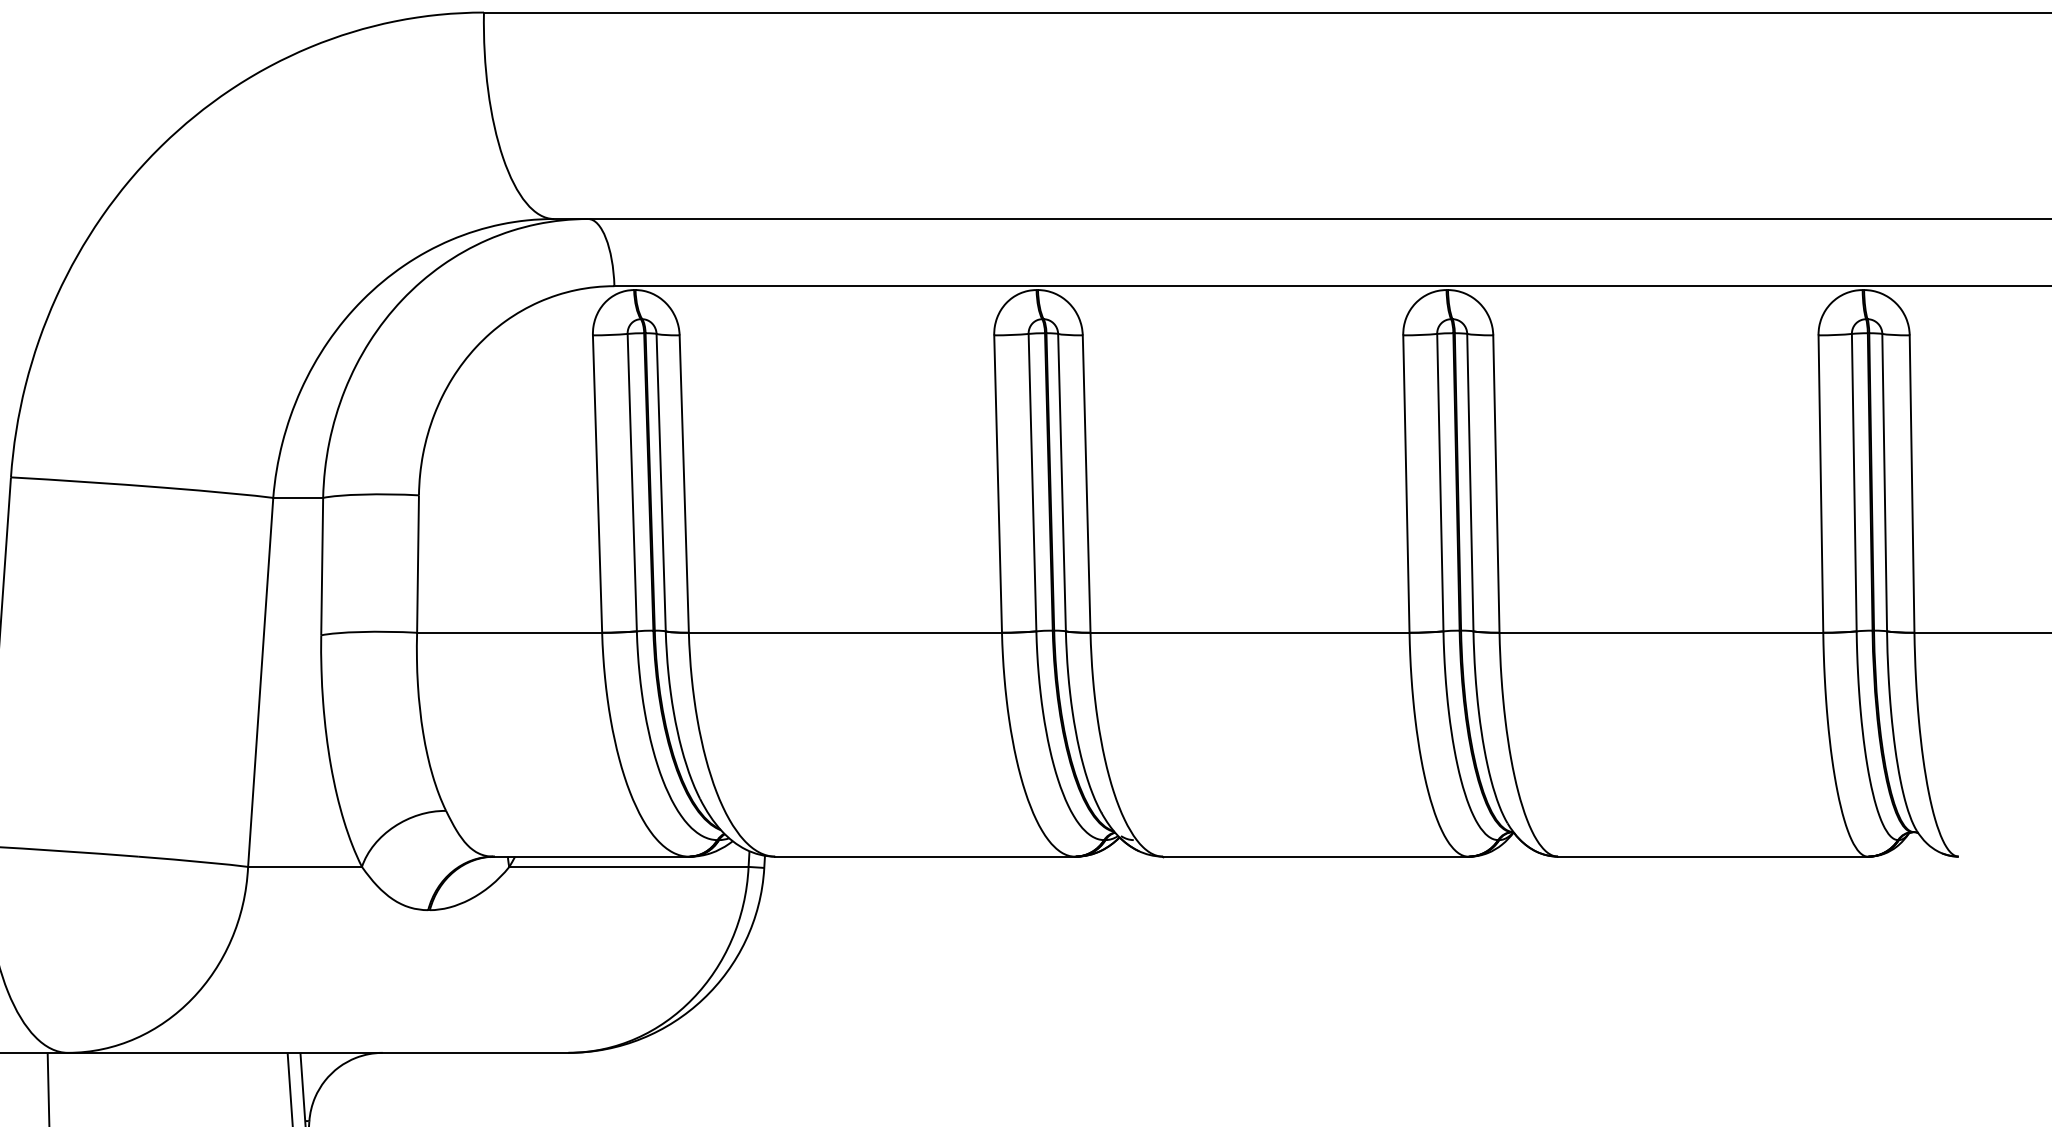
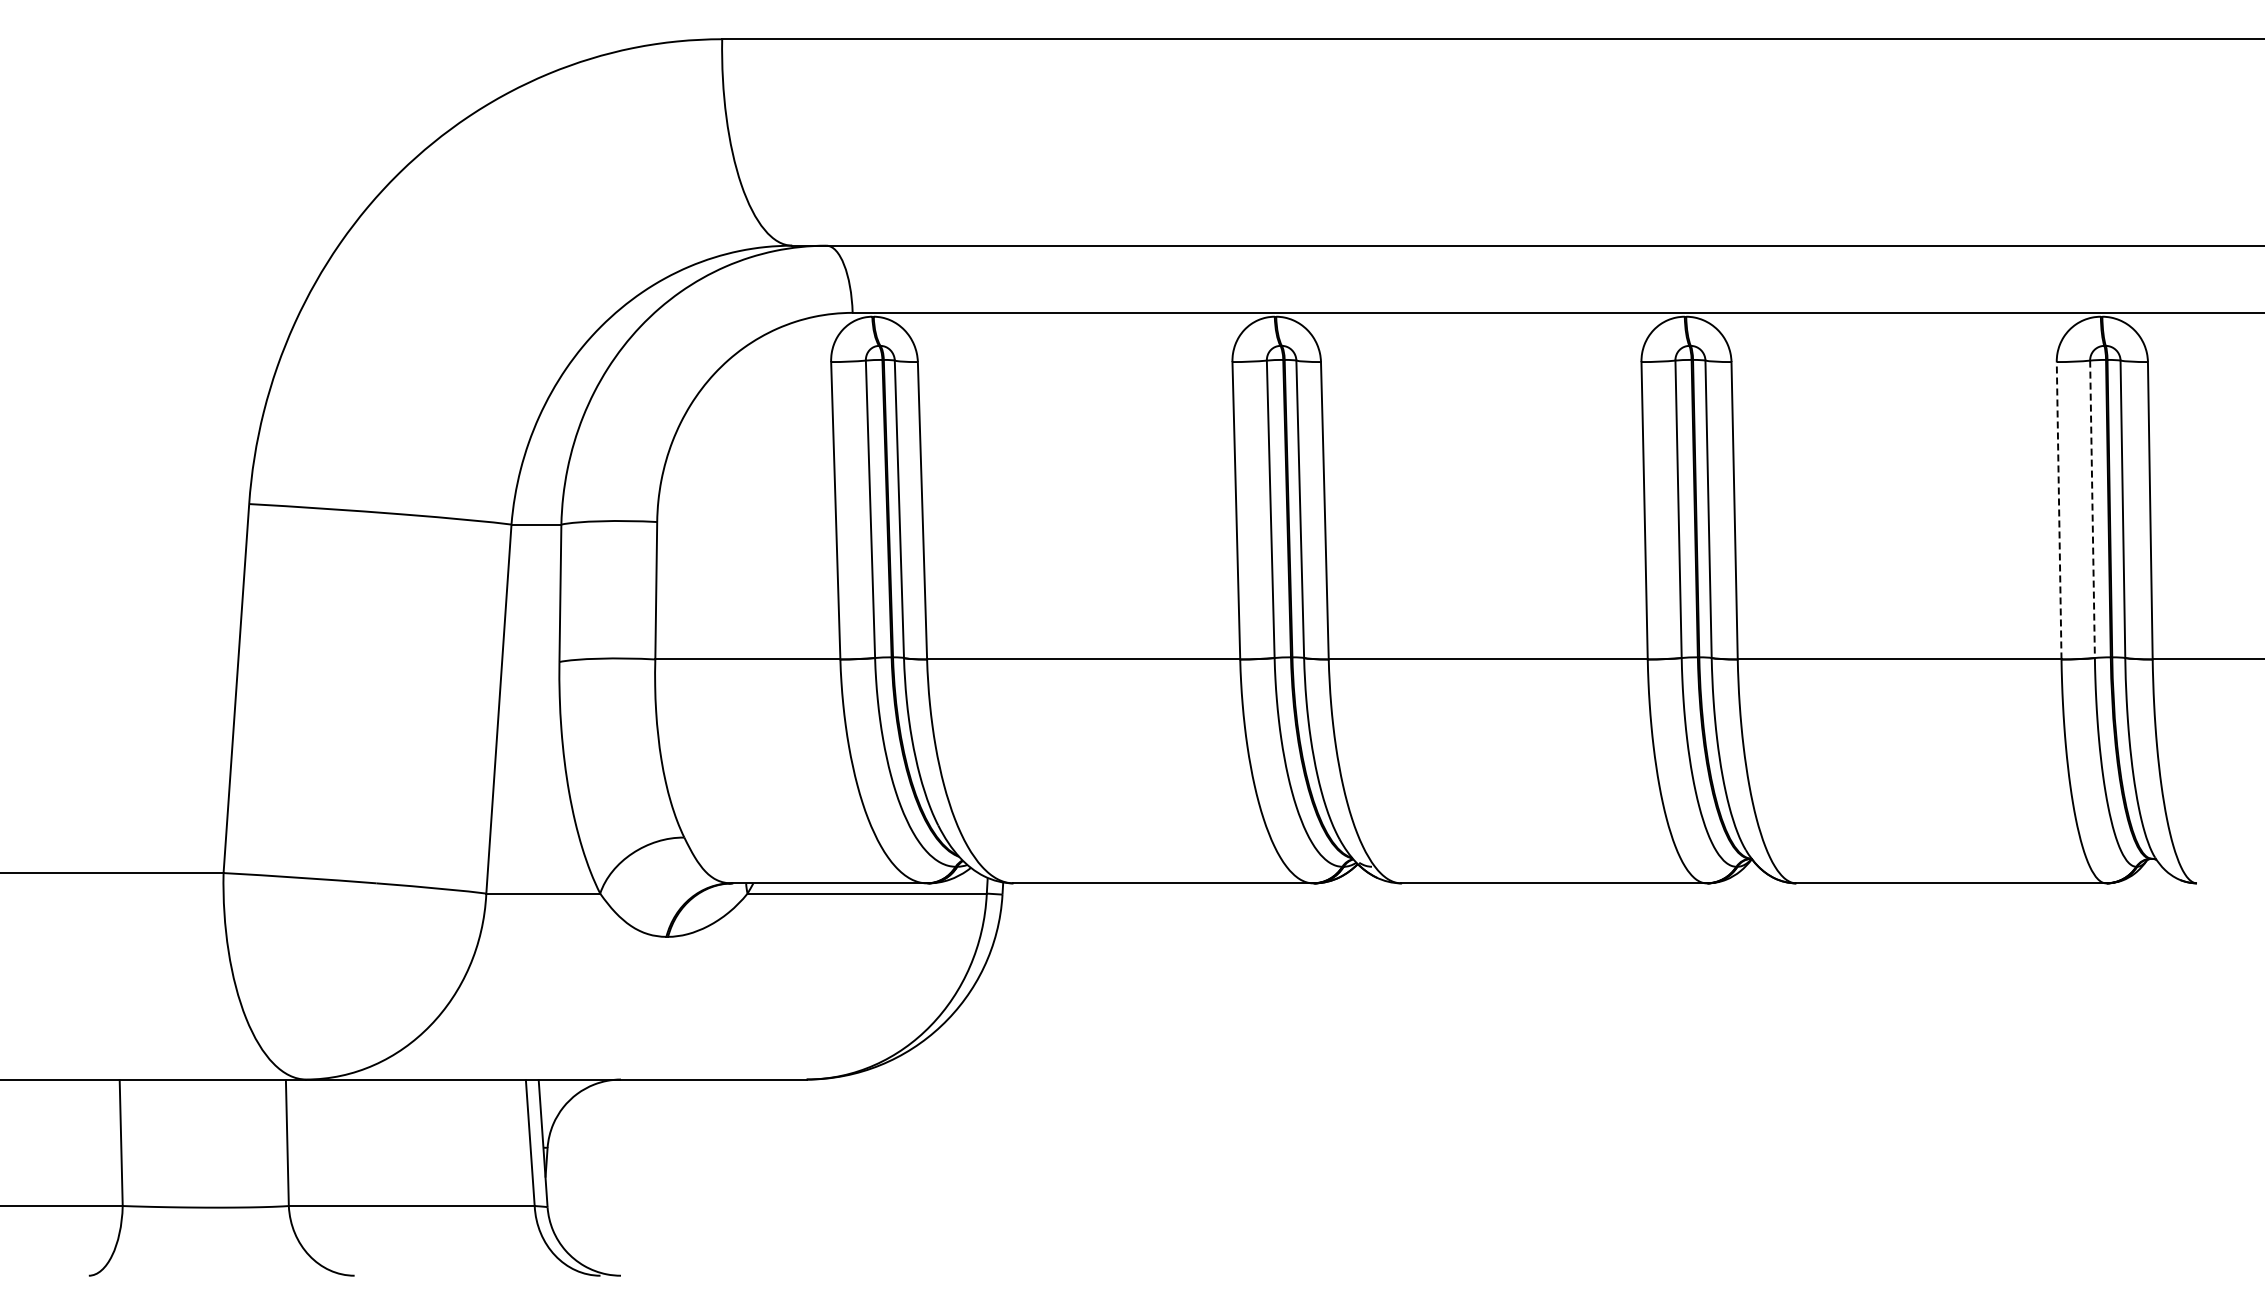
line: (1854, 482) -> (2092, 509), solid -> dashed
line: (1821, 483) -> (2059, 510), solid -> dashed

